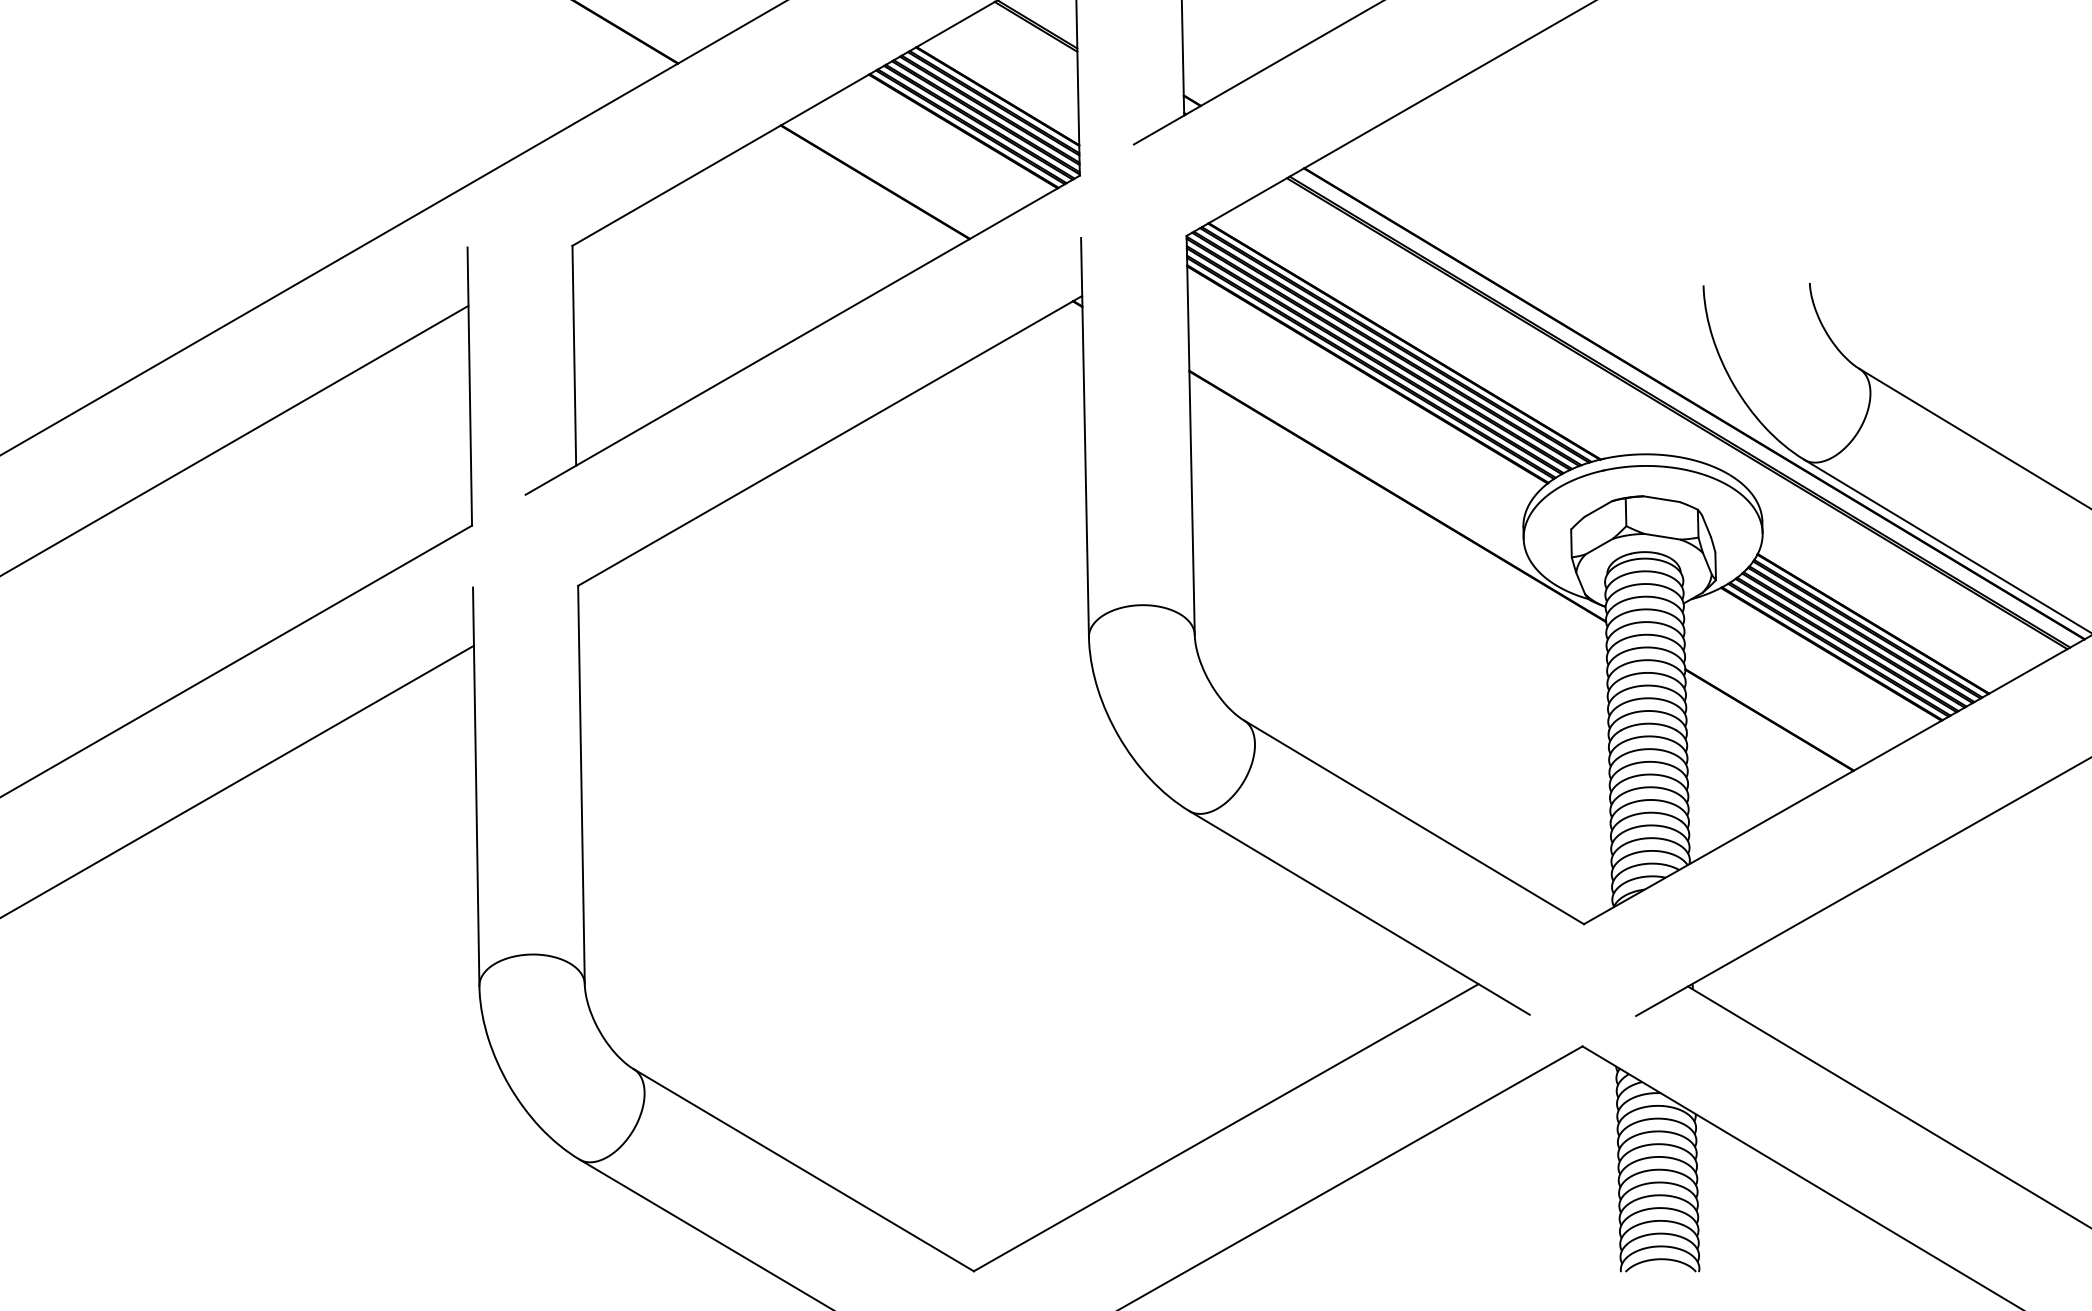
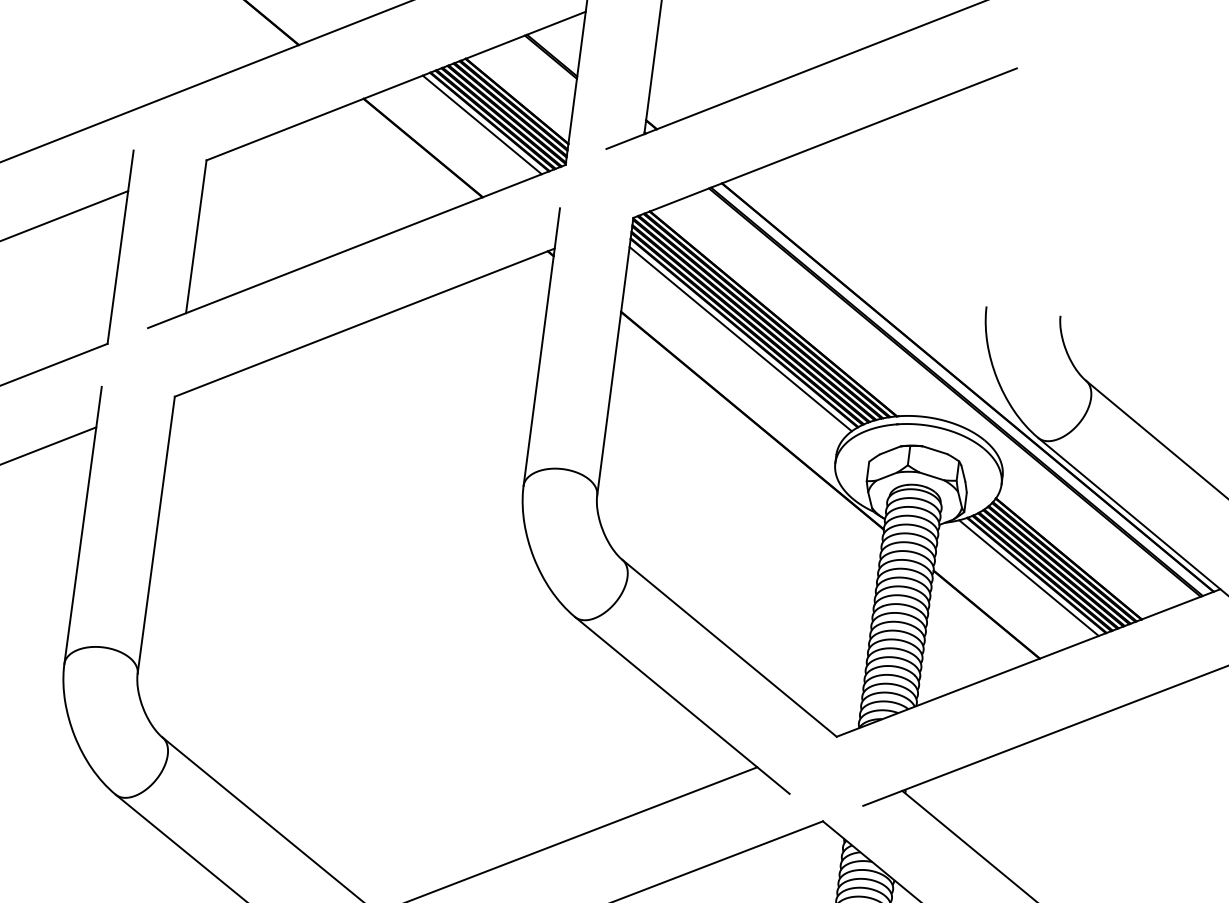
line: (953, 136) -> (482, 124), added
line: (1363, 383) -> (740, 338), added
line: (1821, 659) -> (1029, 578), added

